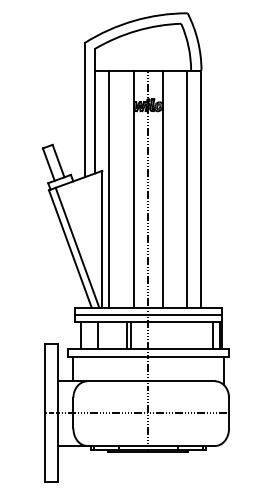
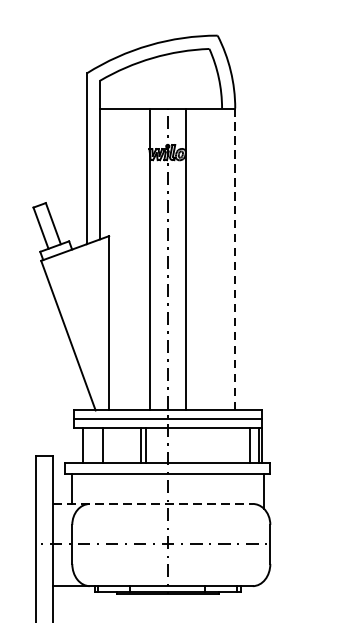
line: (109, 188) -> (118, 258), removed
line: (187, 188) -> (217, 258), removed
line: (201, 189) -> (235, 259), solid -> dashed
line: (77, 247) -> (77, 333), removed
line: (136, 381) -> (152, 504), solid -> dashed

